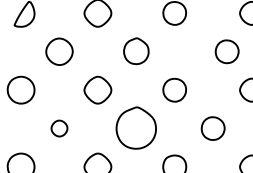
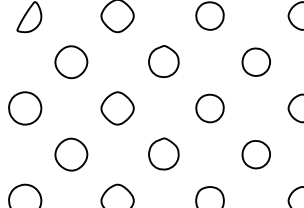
part: (226, 51) -> (255, 61), moved
part: (136, 127) -> (164, 153), size x0.62
part: (59, 128) -> (71, 154), size x1.67

